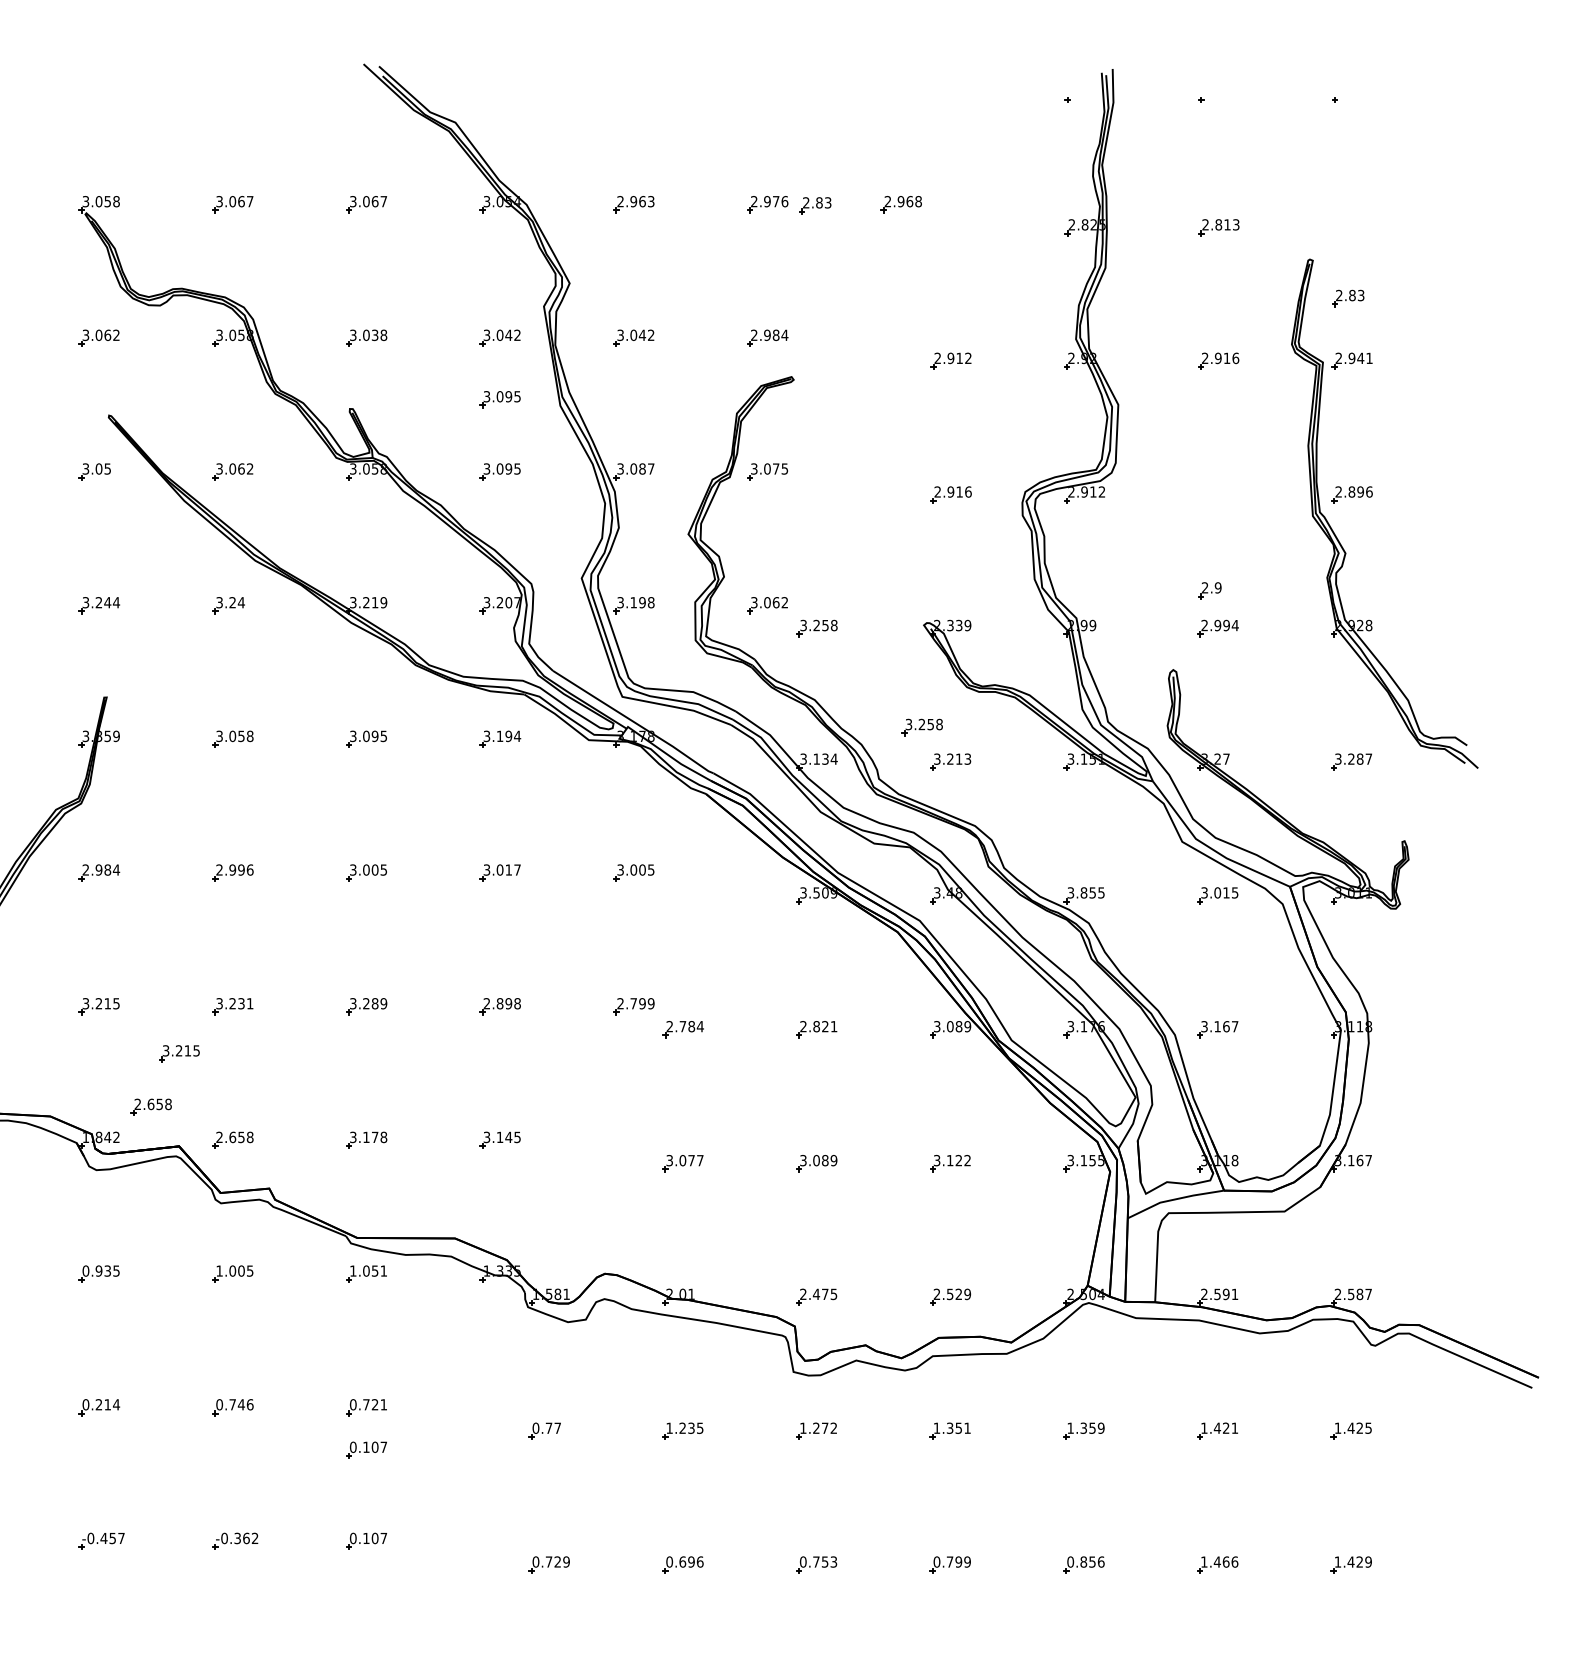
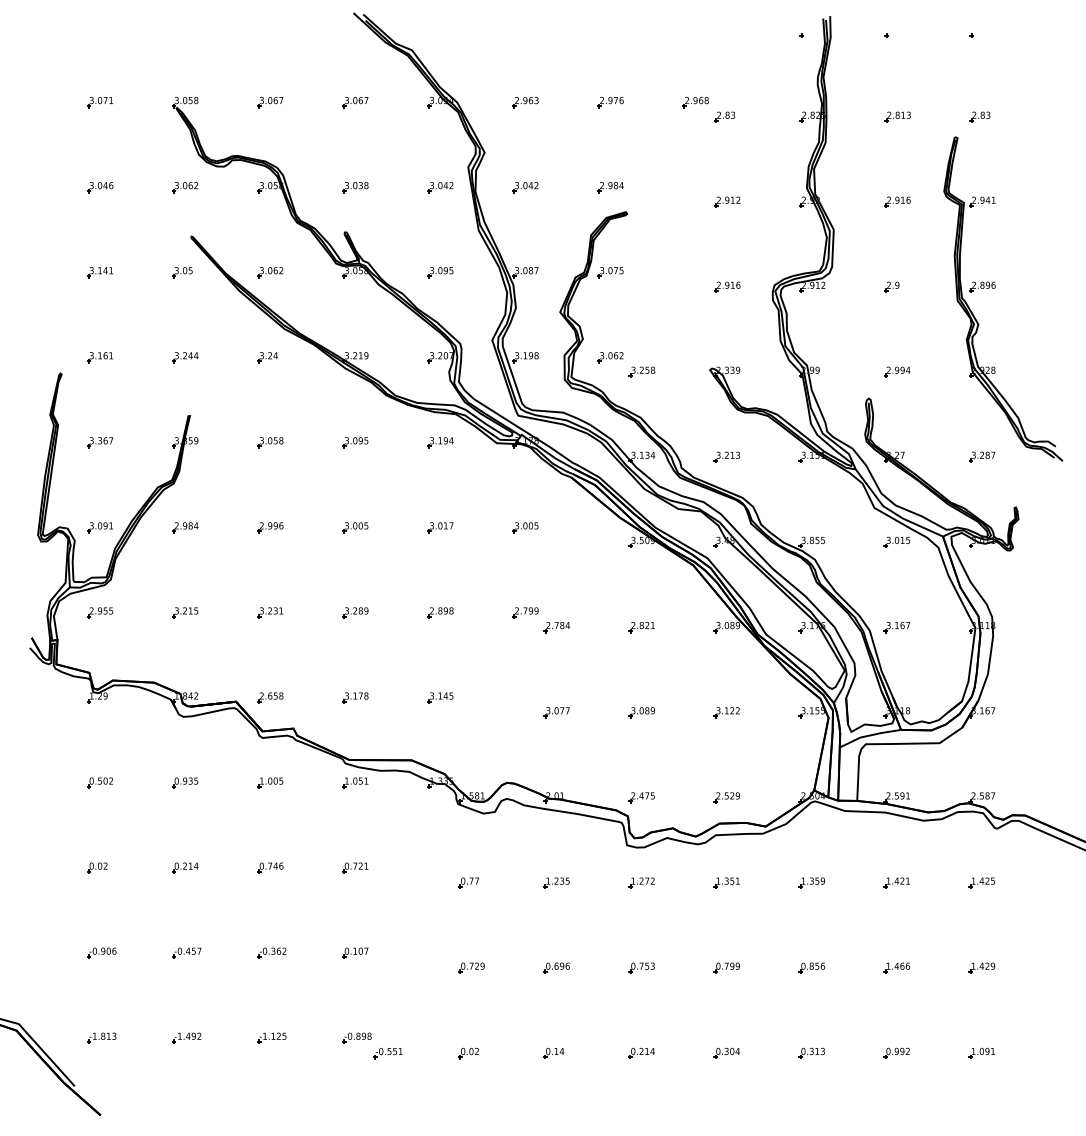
part: (814, 204) -> (724, 116), moved
part: (1347, 297) -> (979, 116), moved
part: (500, 399) -> (440, 226), removed
part: (1209, 589) -> (891, 286), moved
part: (921, 726) -> (708, 434), removed
part: (179, 1053) -> (236, 642), removed
part: (151, 1106) -> (218, 676), removed
part: (366, 1449) -> (355, 894), removed

